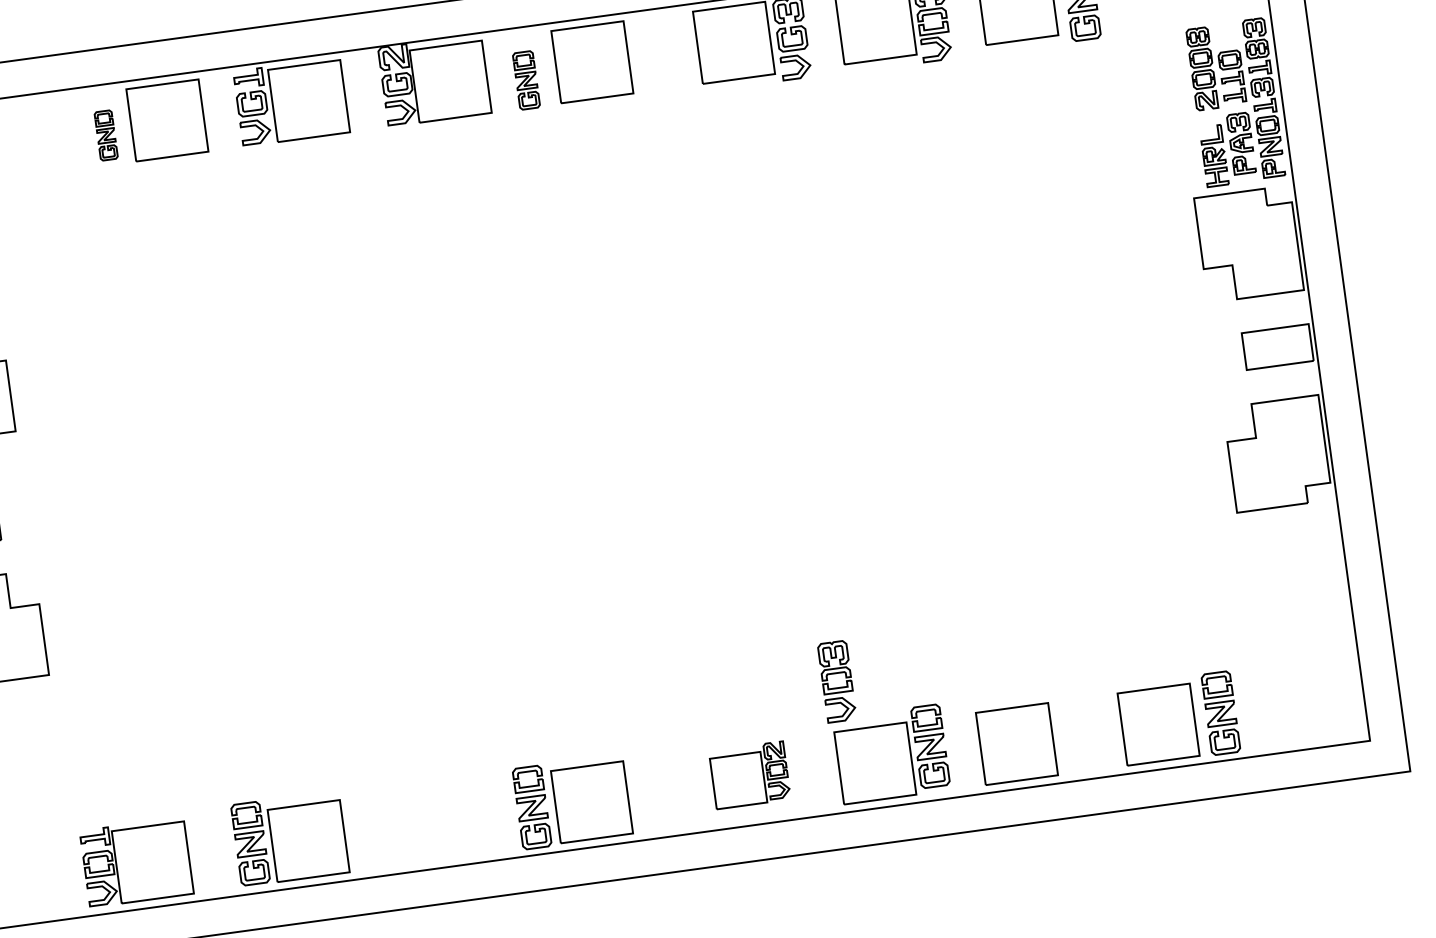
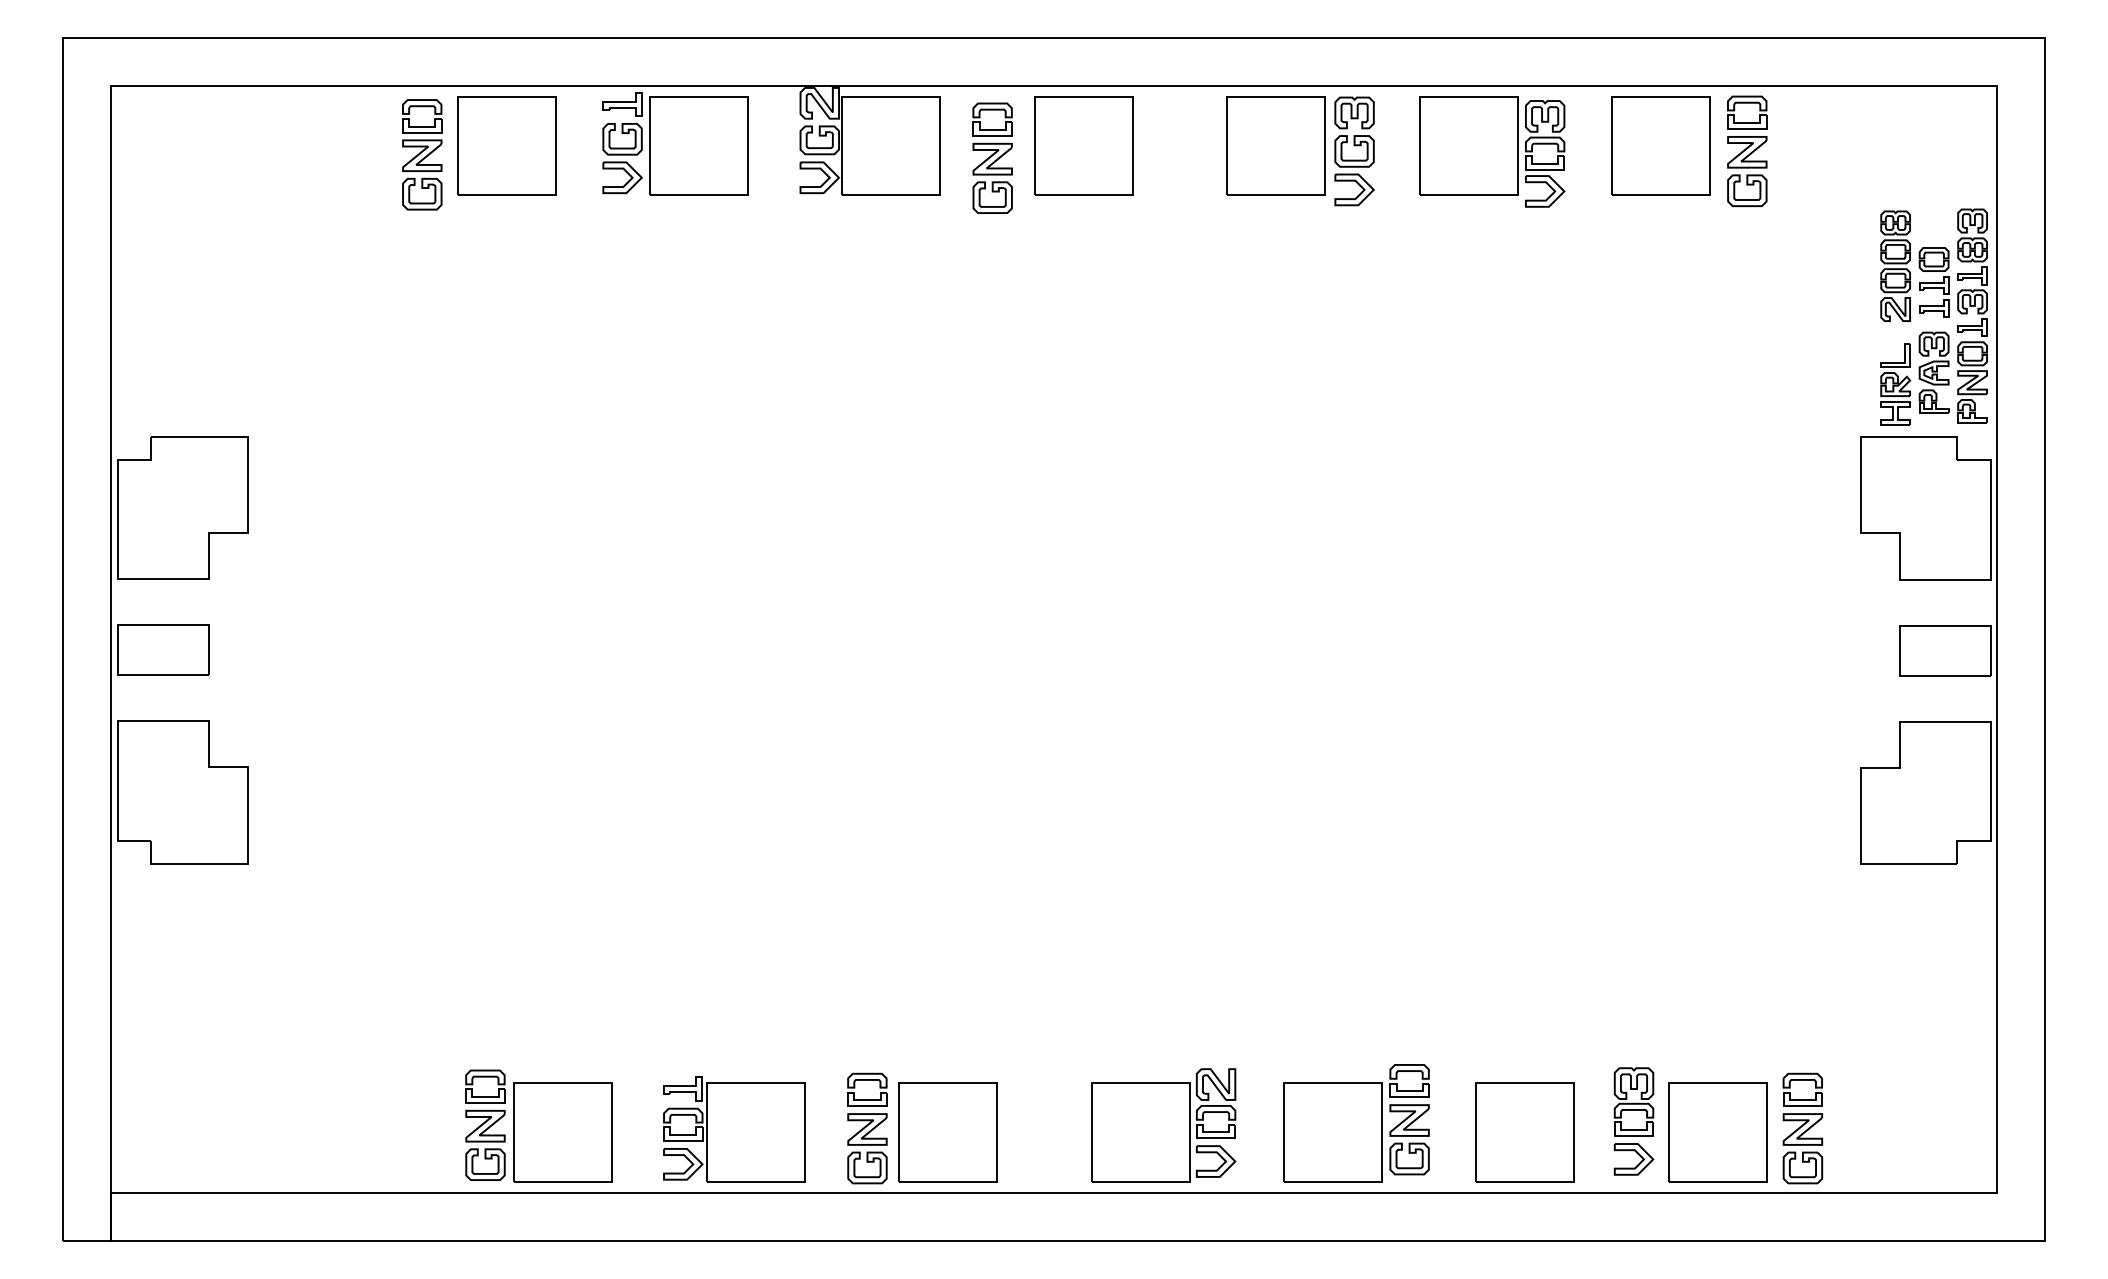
part: (526, 79) -> (992, 157), size x1.43
part: (106, 135) -> (422, 154), size x1.67
part: (837, 687) -> (1633, 1129), moved
part: (749, 775) -> (1163, 1125), size x1.43
part: (136, 862) -> (734, 1129), moved

